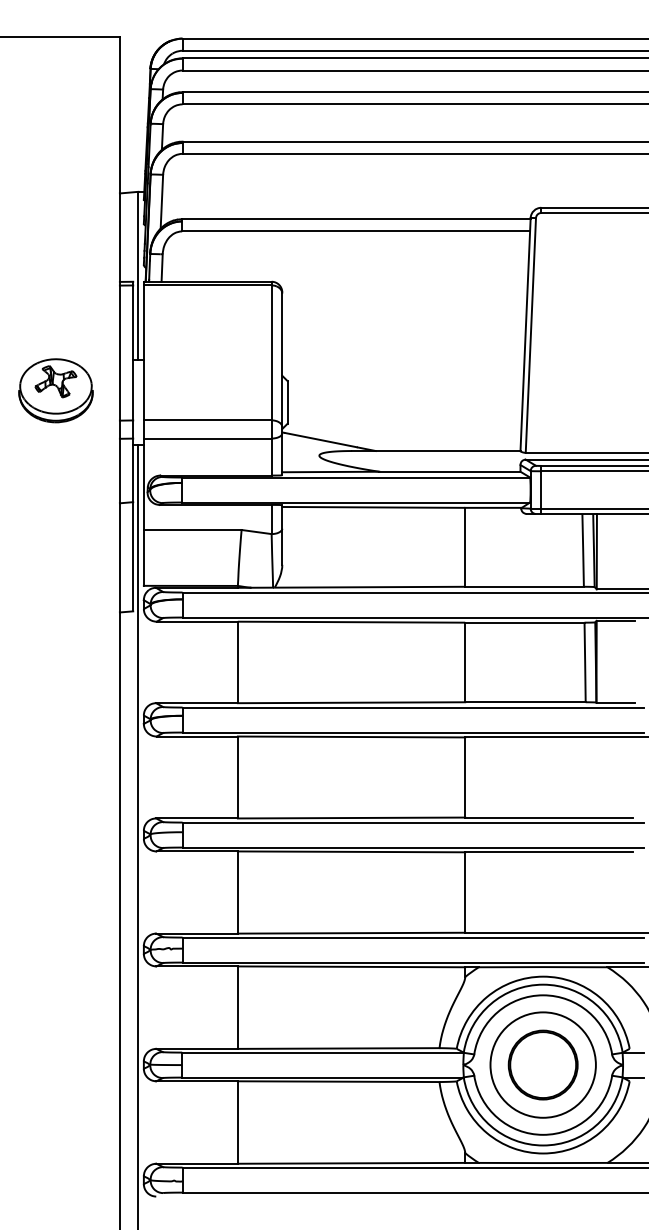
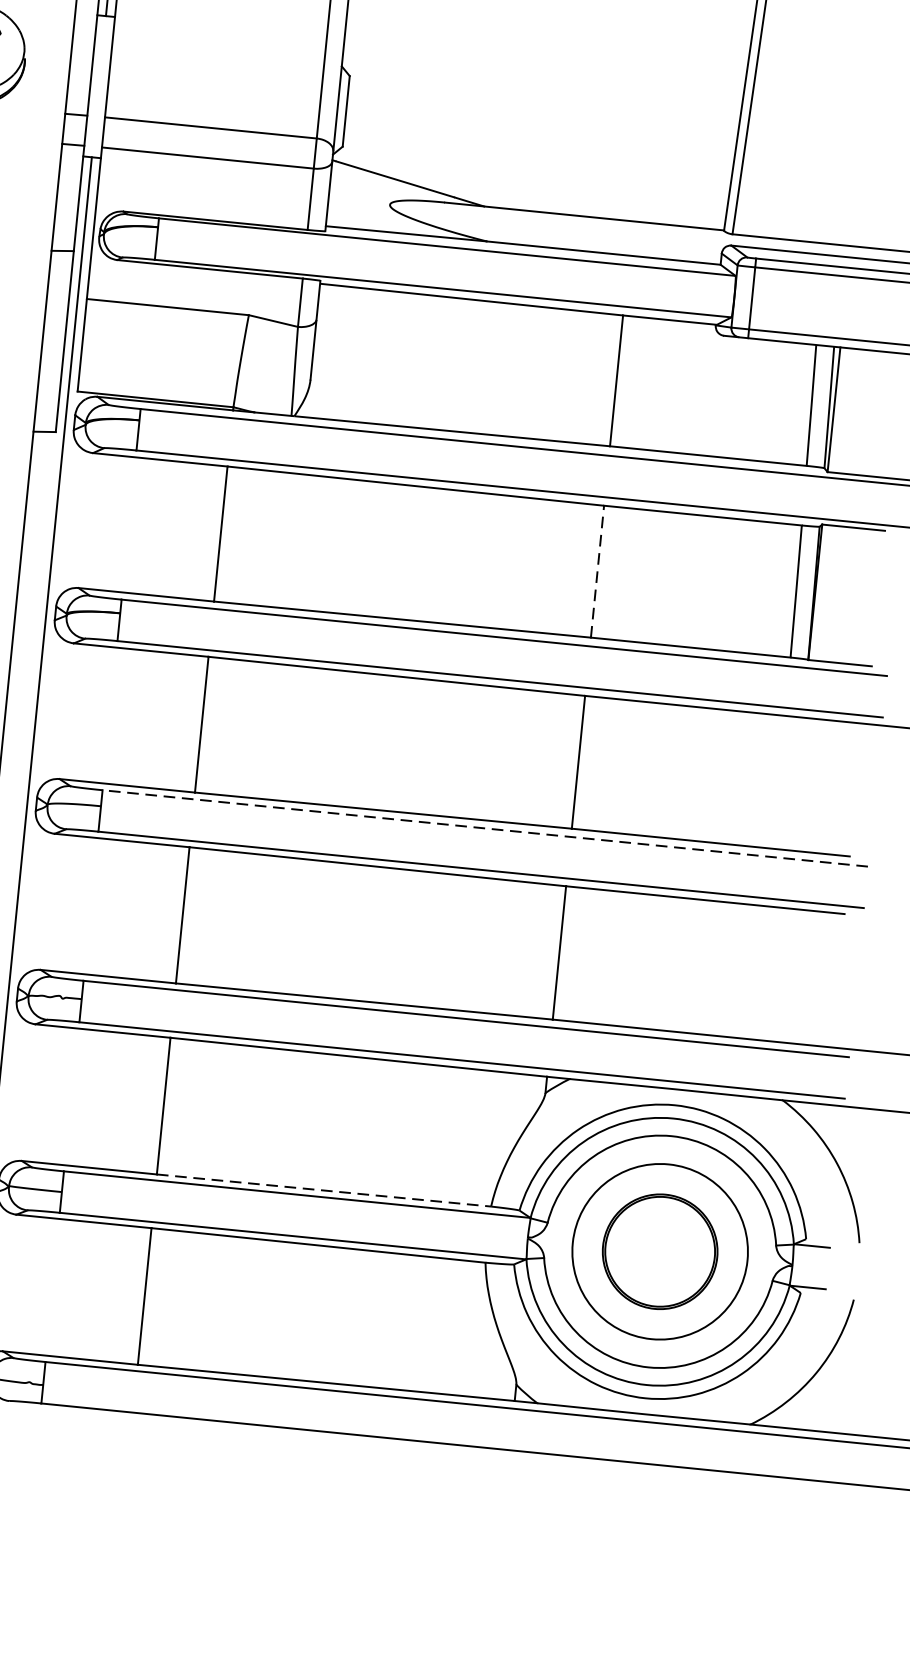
line: (465, 662) -> (597, 571), solid -> dashed
line: (413, 822) -> (485, 828), solid -> dashed
line: (338, 1048) -> (323, 1190), solid -> dashed

